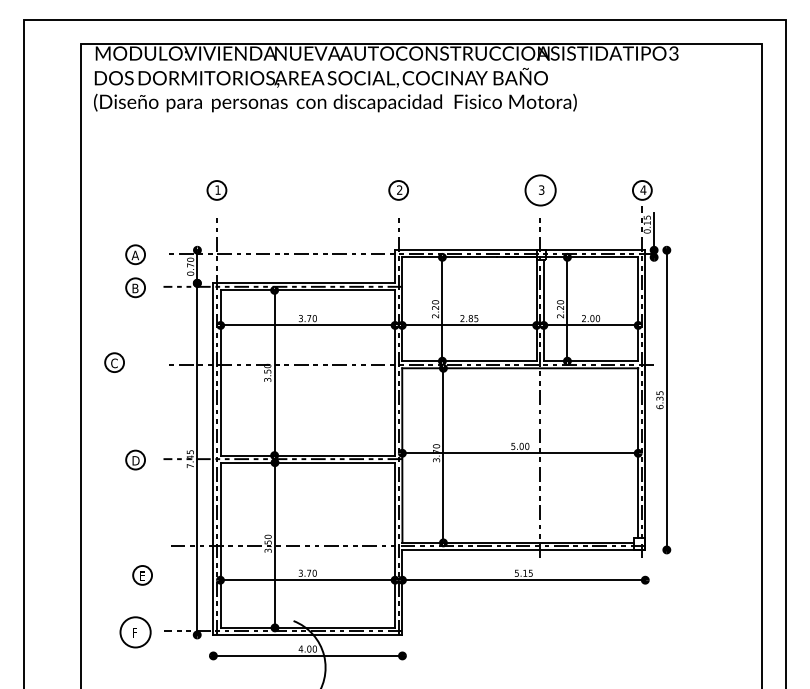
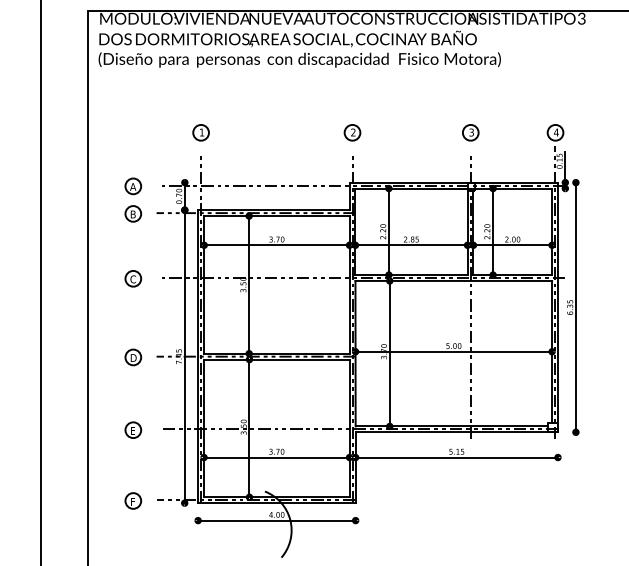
circle: (540, 190) -> (470, 132), size x0.62
part: (114, 362) -> (133, 278), moved
part: (142, 575) -> (133, 430), moved
circle: (135, 631) -> (133, 500), size x0.62

